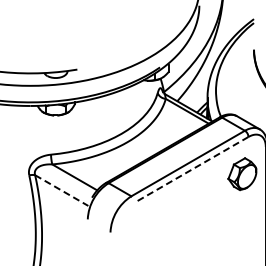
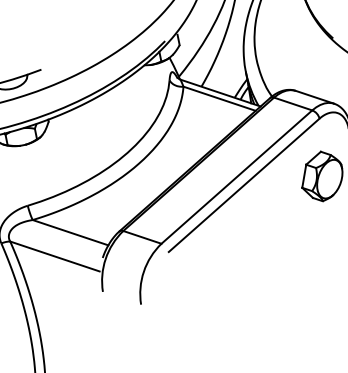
line: (191, 169) -> (243, 185), dashed -> solid
line: (61, 190) -> (54, 256), dashed -> solid

